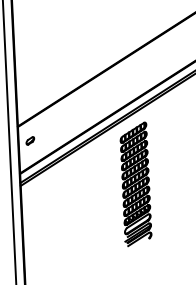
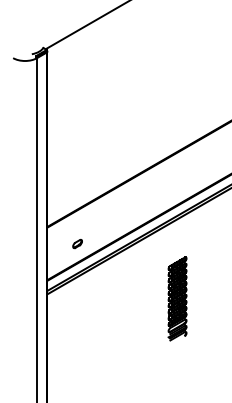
part: (30, 141) -> (77, 244), moved
part: (135, 184) -> (177, 298), size x0.6

